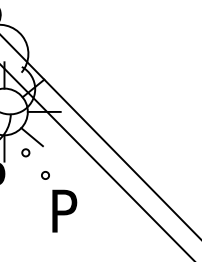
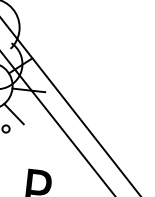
part: (45, 175) -> (23, 153), removed

